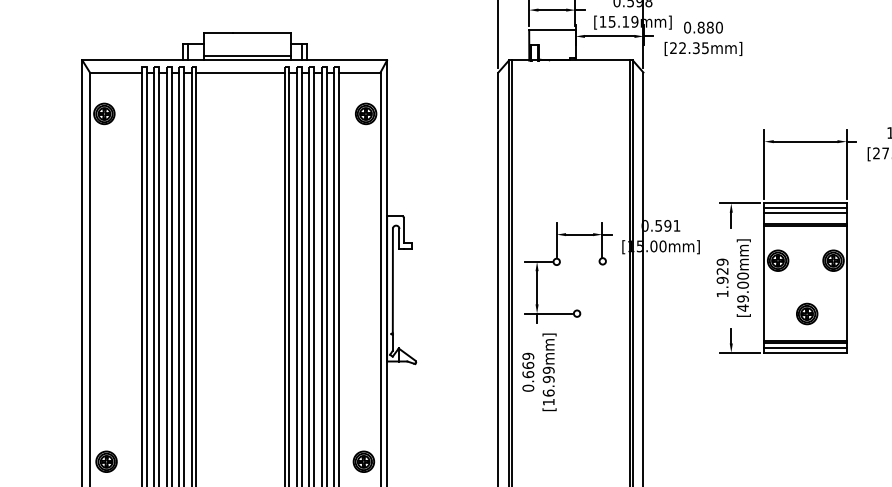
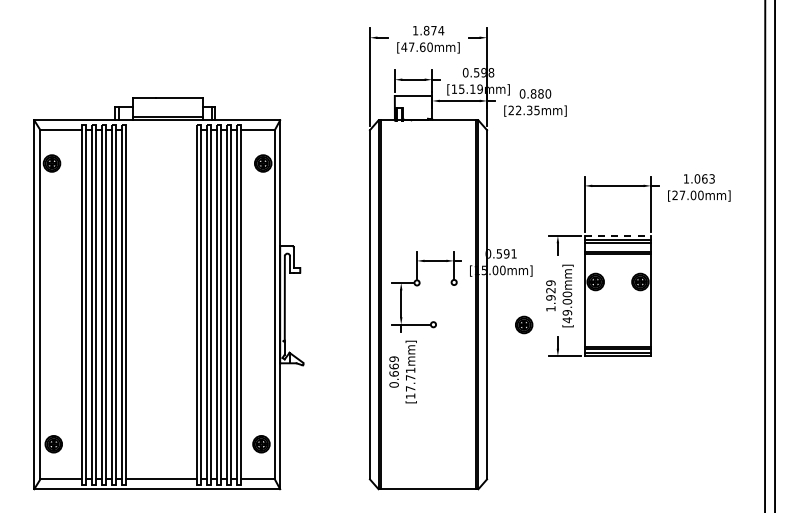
line: (240, 72) -> (161, 130), removed
line: (806, 203) -> (618, 235), solid -> dashed
part: (807, 313) -> (524, 324), moved
text: (548, 381) -> (410, 379), [16.99mm] -> [17.71mm]

